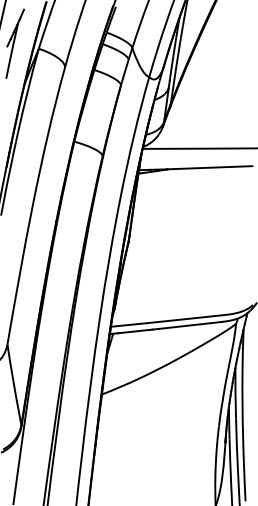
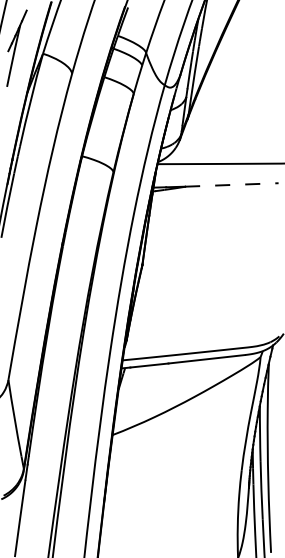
line: (209, 167) -> (231, 184), solid -> dashed

